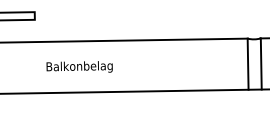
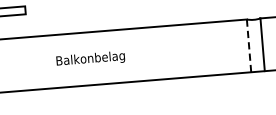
line: (248, 64) -> (249, 46), solid -> dashed
text: (79, 66) -> (90, 58), moved

